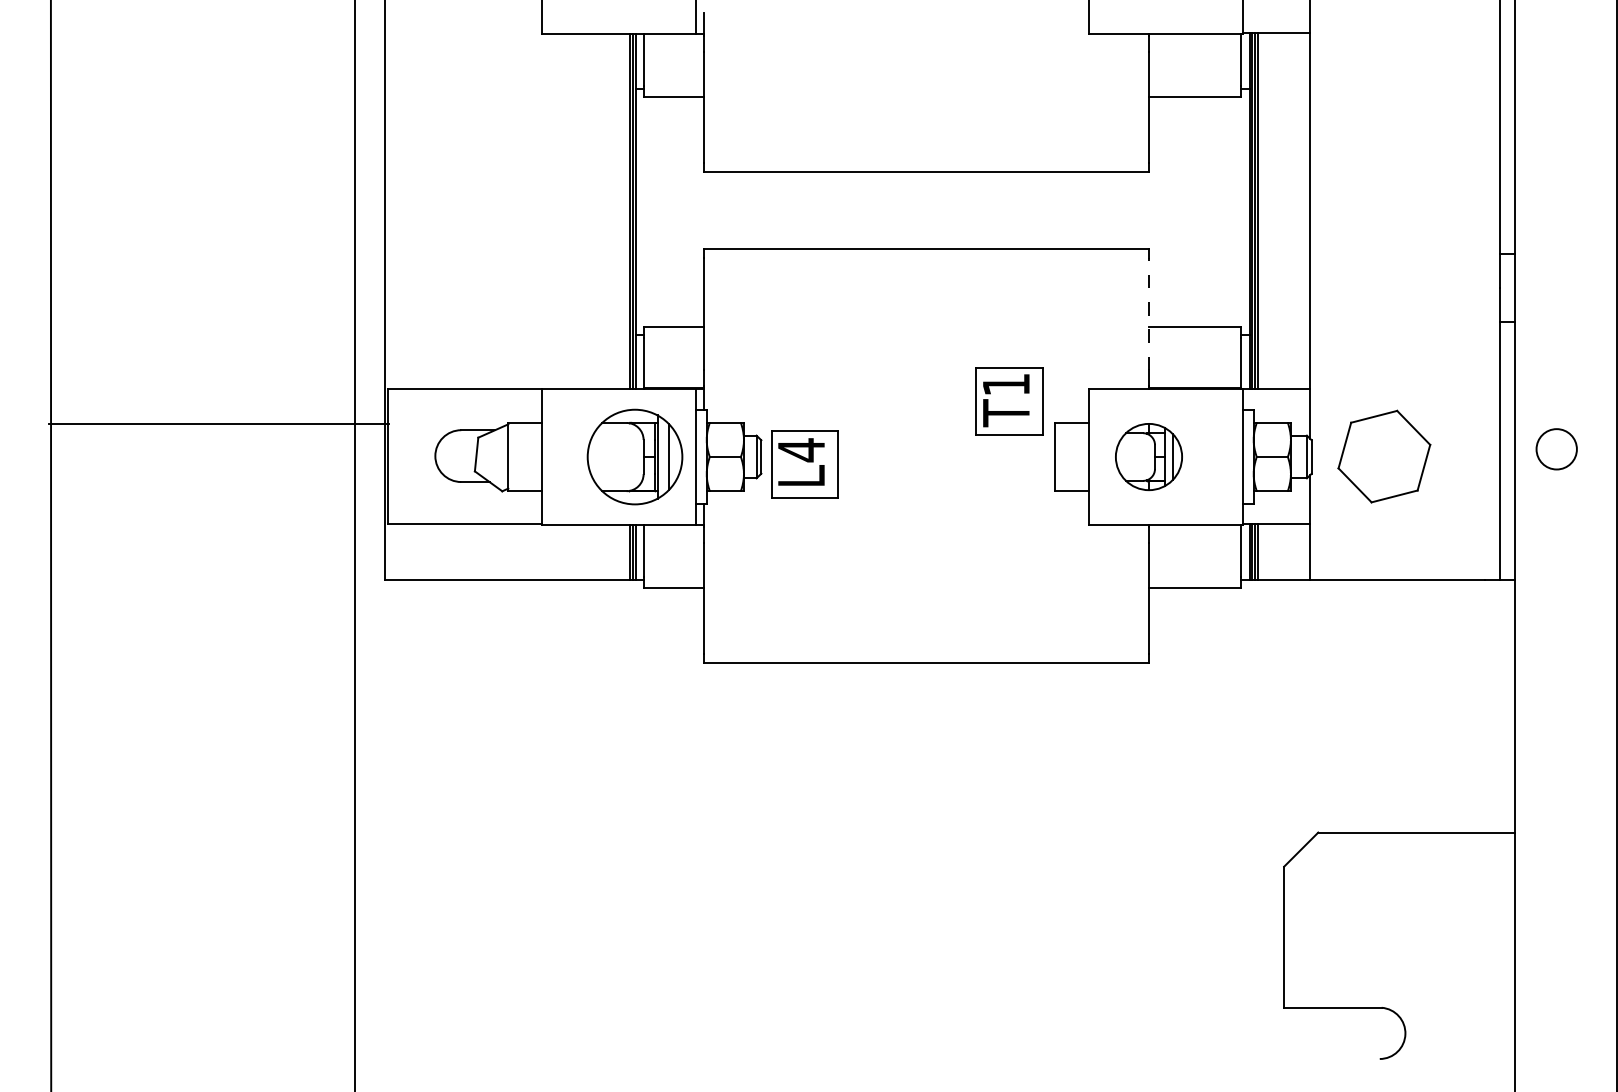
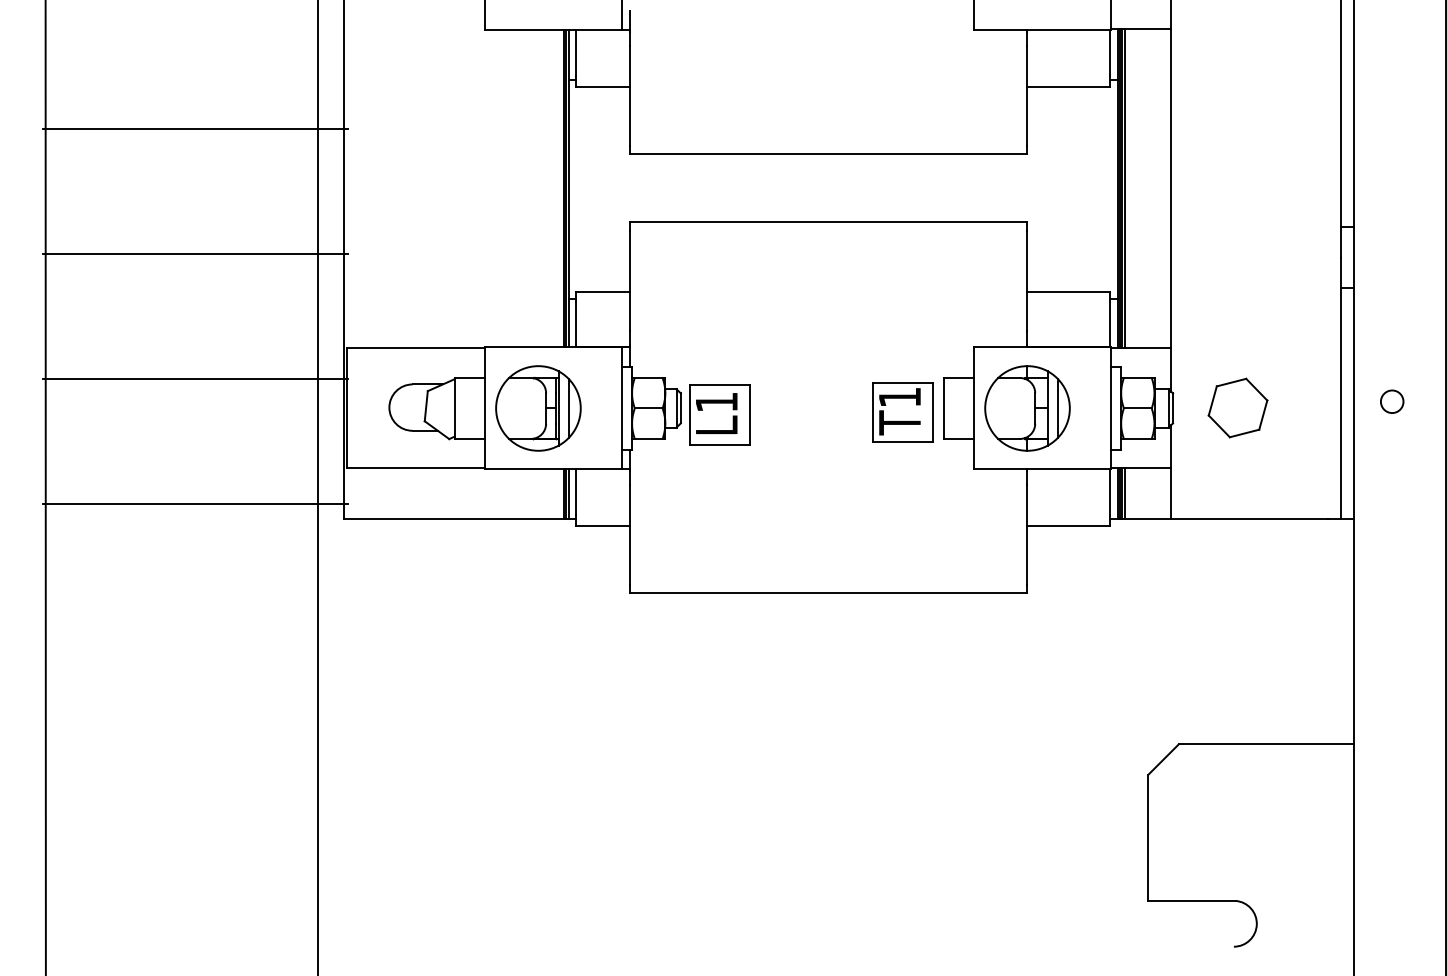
line: (218, 144) -> (195, 128), added
line: (218, 284) -> (195, 254), added
line: (1148, 313) -> (1027, 280), dashed -> solid
part: (1009, 401) -> (902, 412), moved
circle: (1556, 449) -> (1391, 401), size x0.62
text: (801, 450) -> (716, 402), L4 -> L1
part: (634, 456) -> (537, 407), moved
part: (1148, 456) -> (1027, 407), size x1.43
part: (1384, 456) -> (1238, 407), size x0.71
line: (218, 564) -> (195, 504), added

